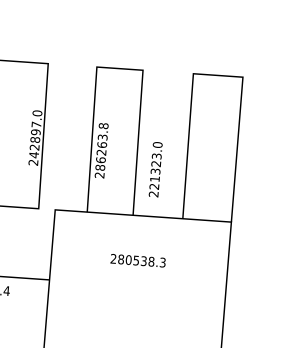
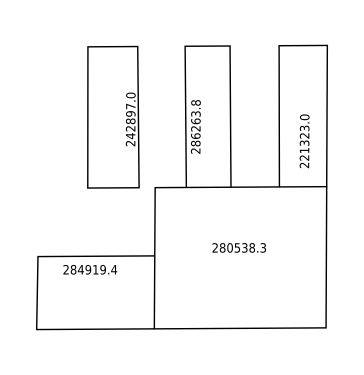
text: (155, 169) -> (304, 141), moved
text: (137, 260) -> (238, 247), moved

